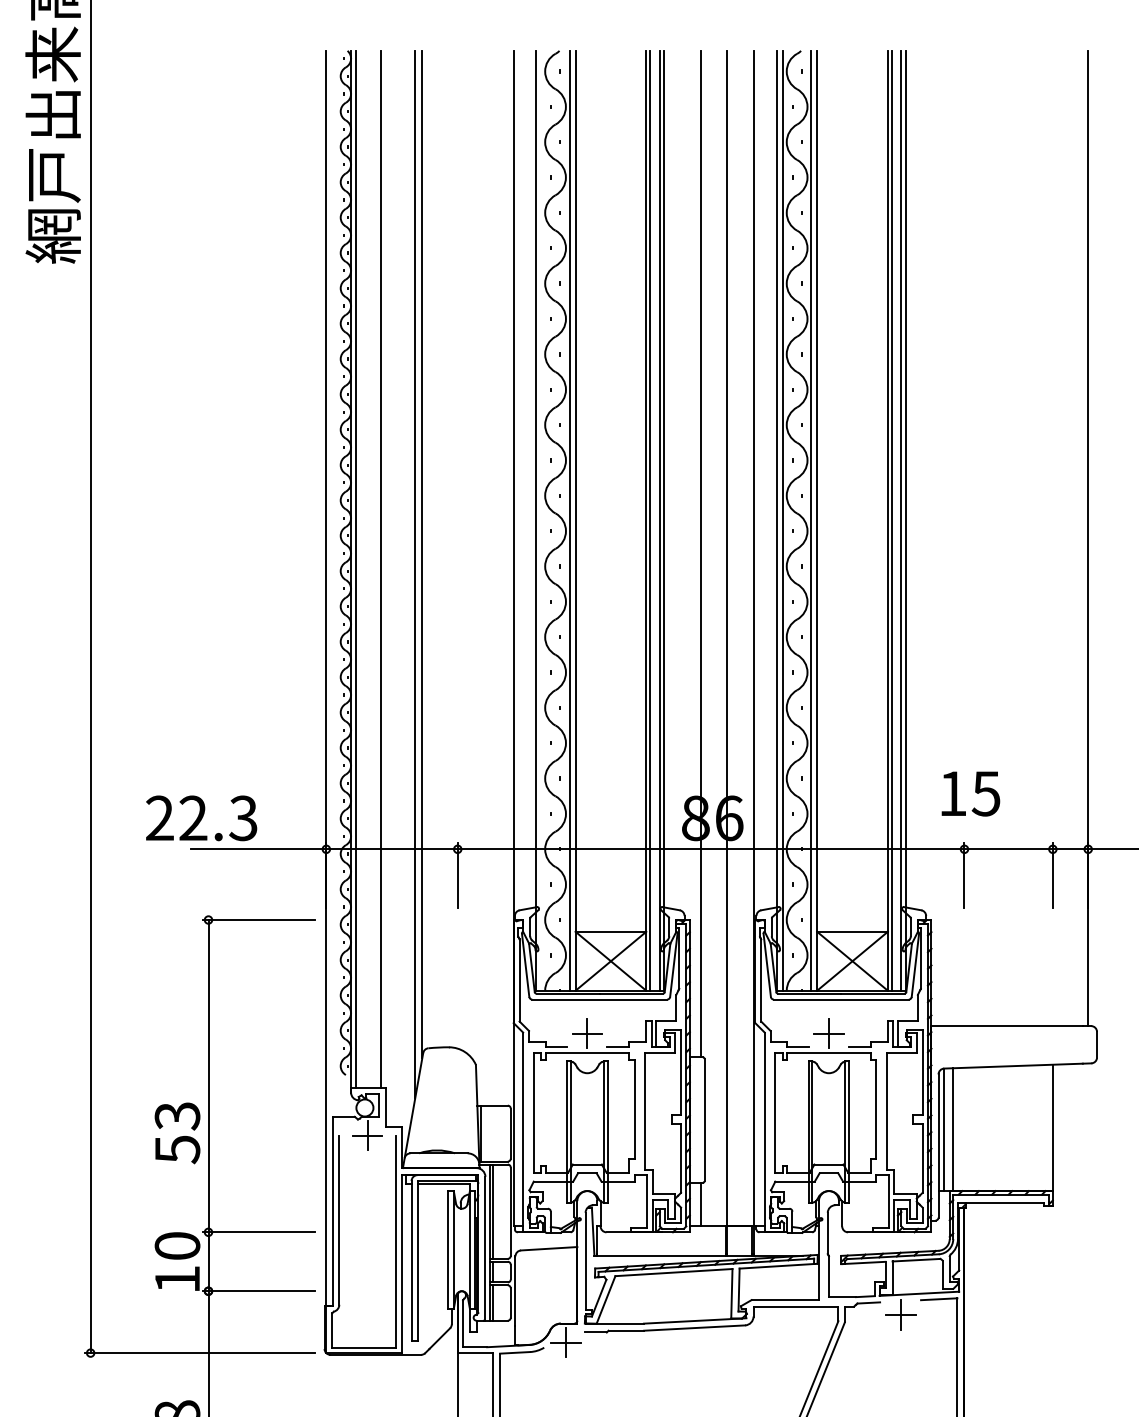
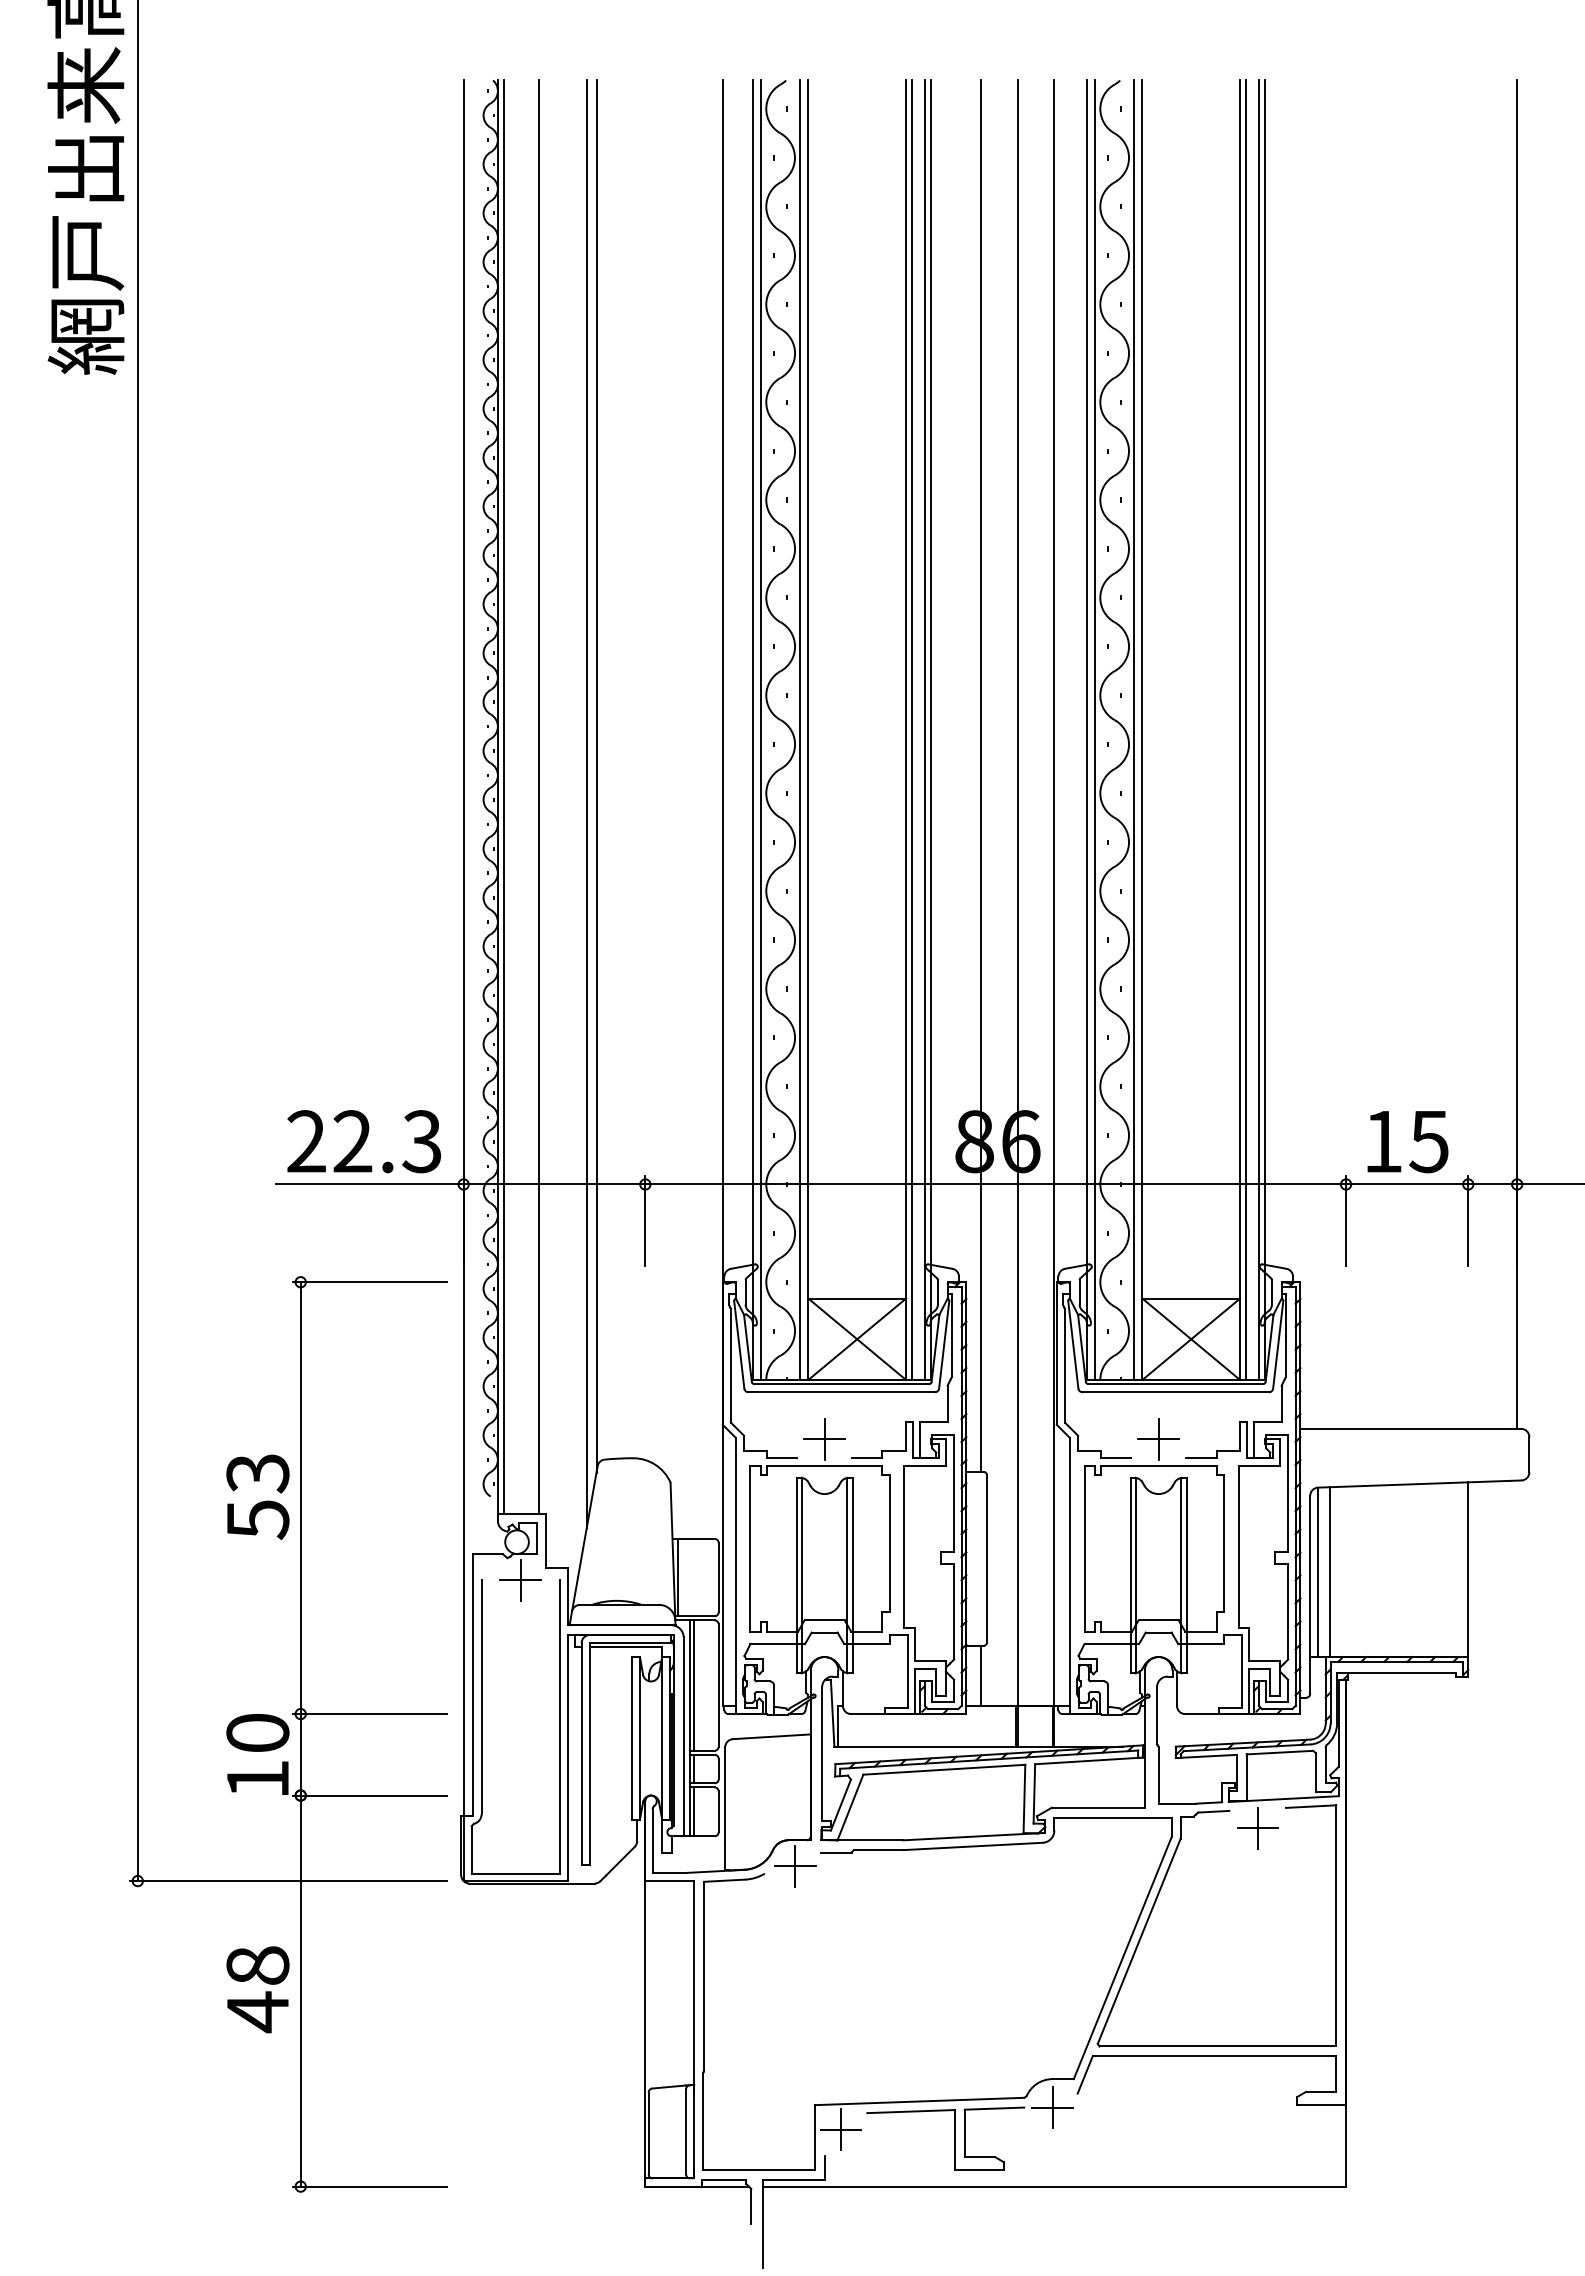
line: (541, 521) -> (761, 730), added
text: (970, 794) -> (1407, 1142), moved
text: (201, 818) -> (363, 1141), moved
text: (177, 1132) -> (257, 1496), moved

